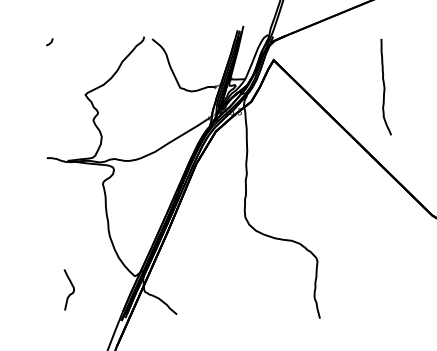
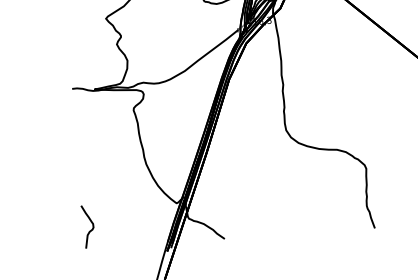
curve: (71, 292) -> (91, 229), moved

